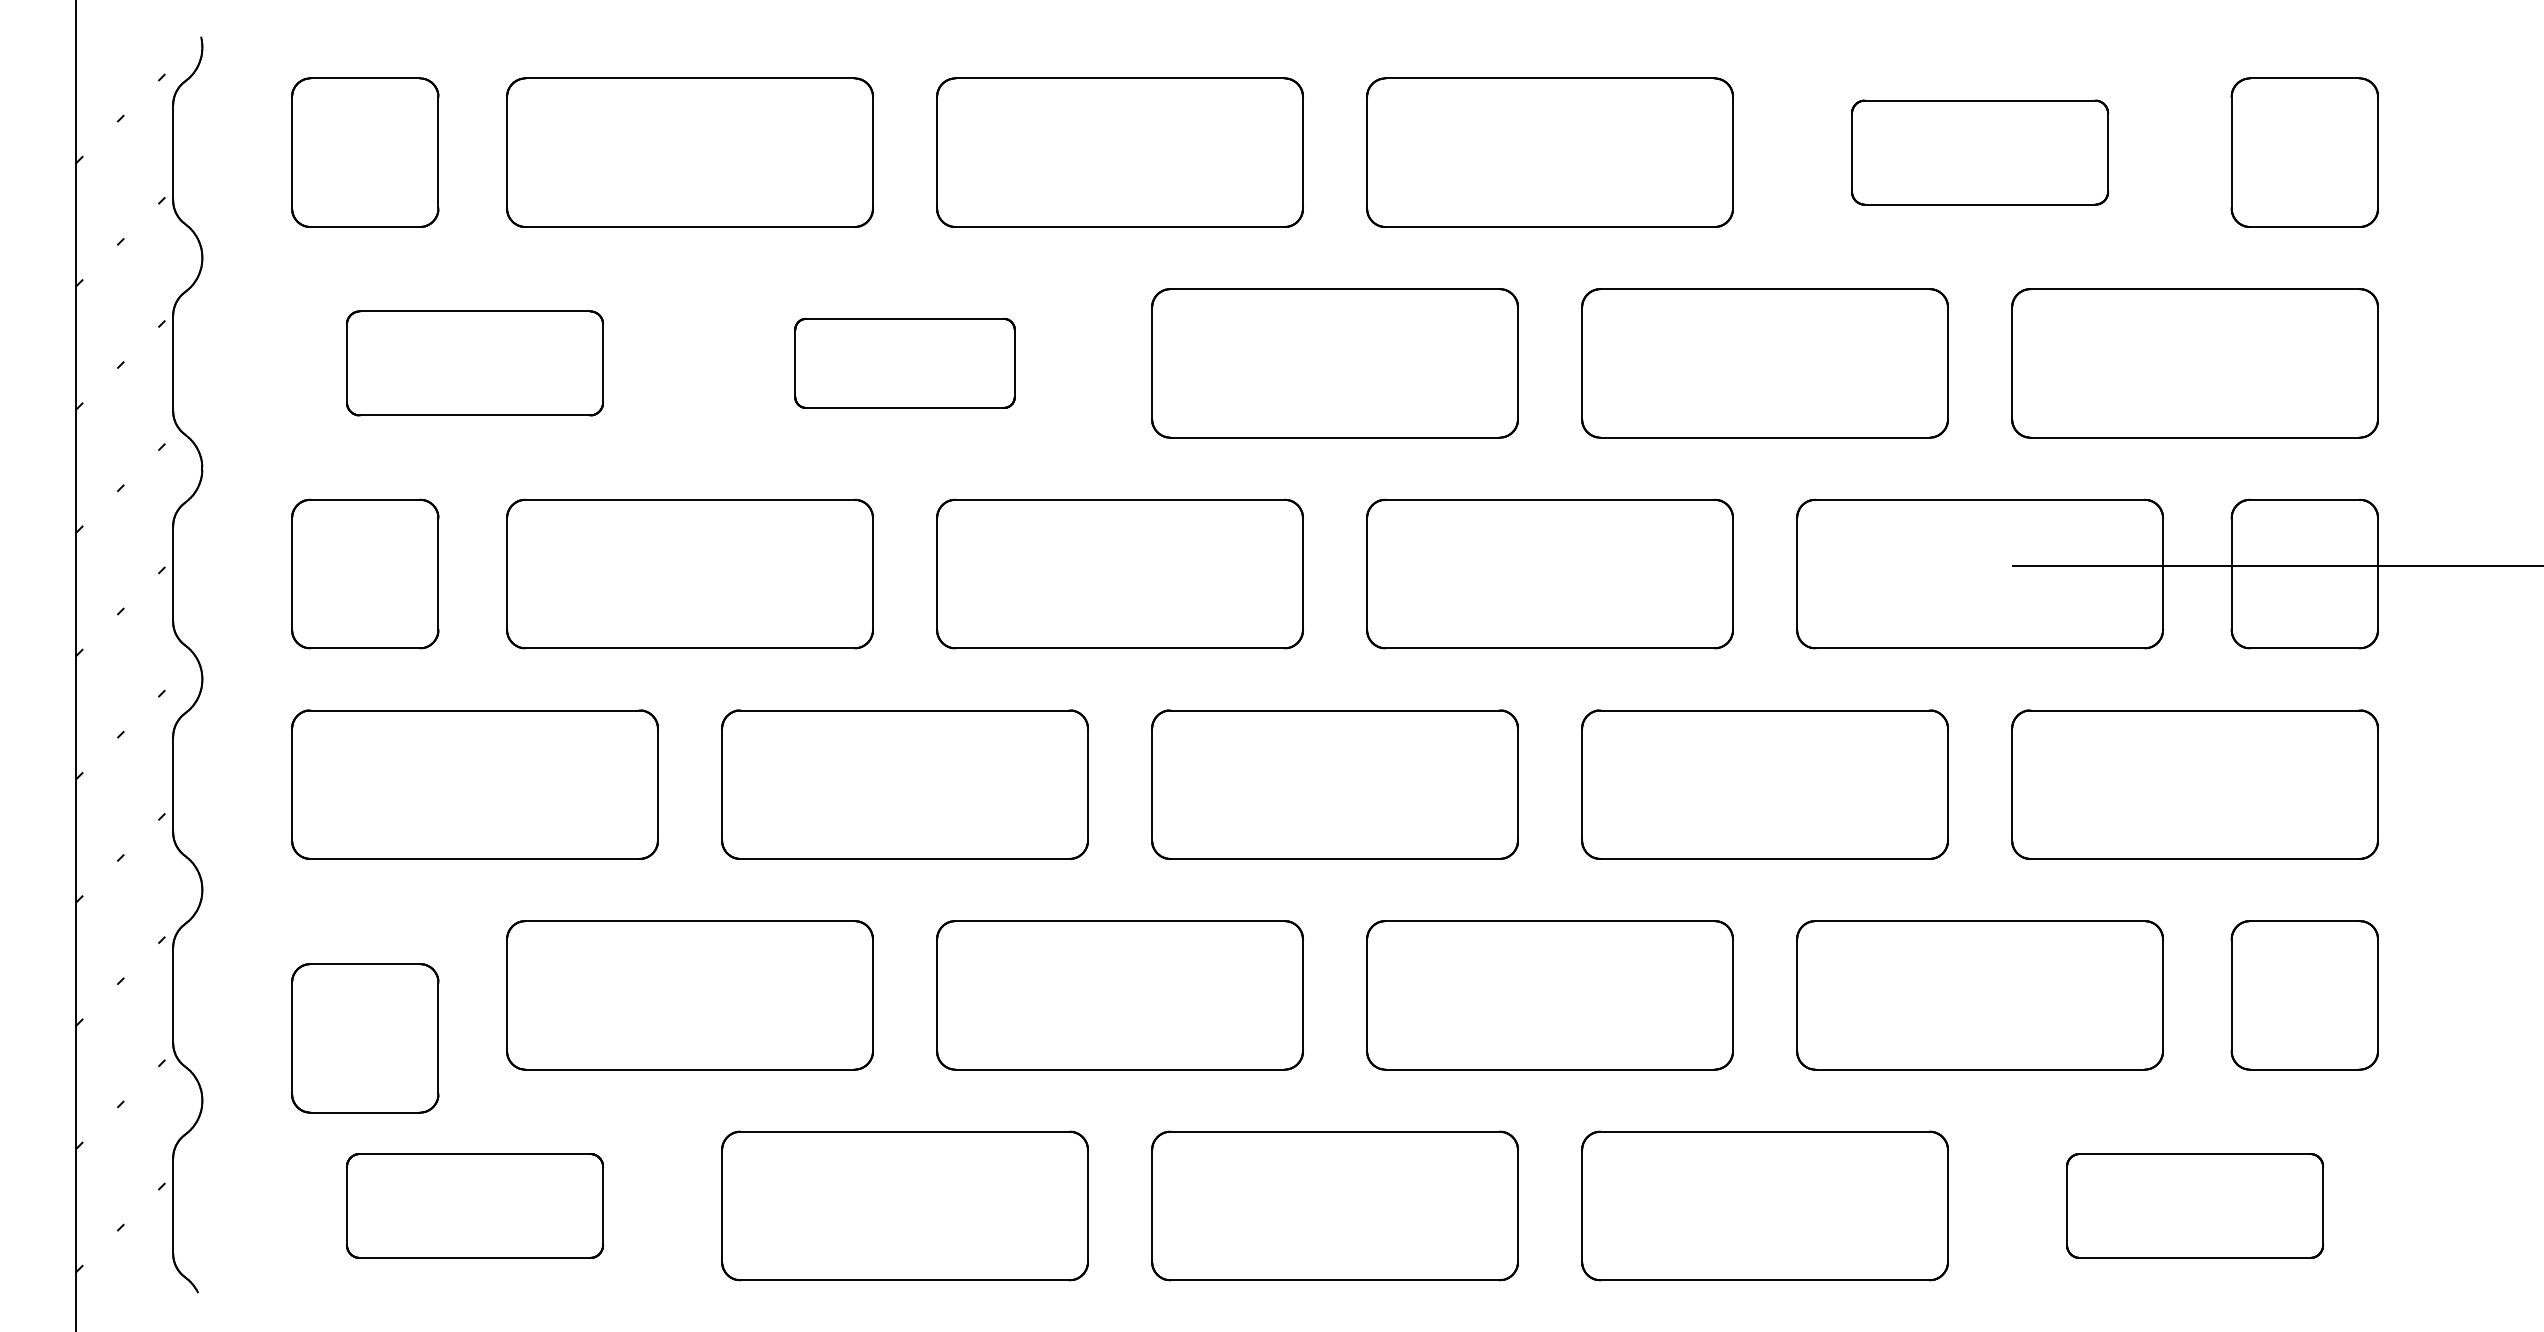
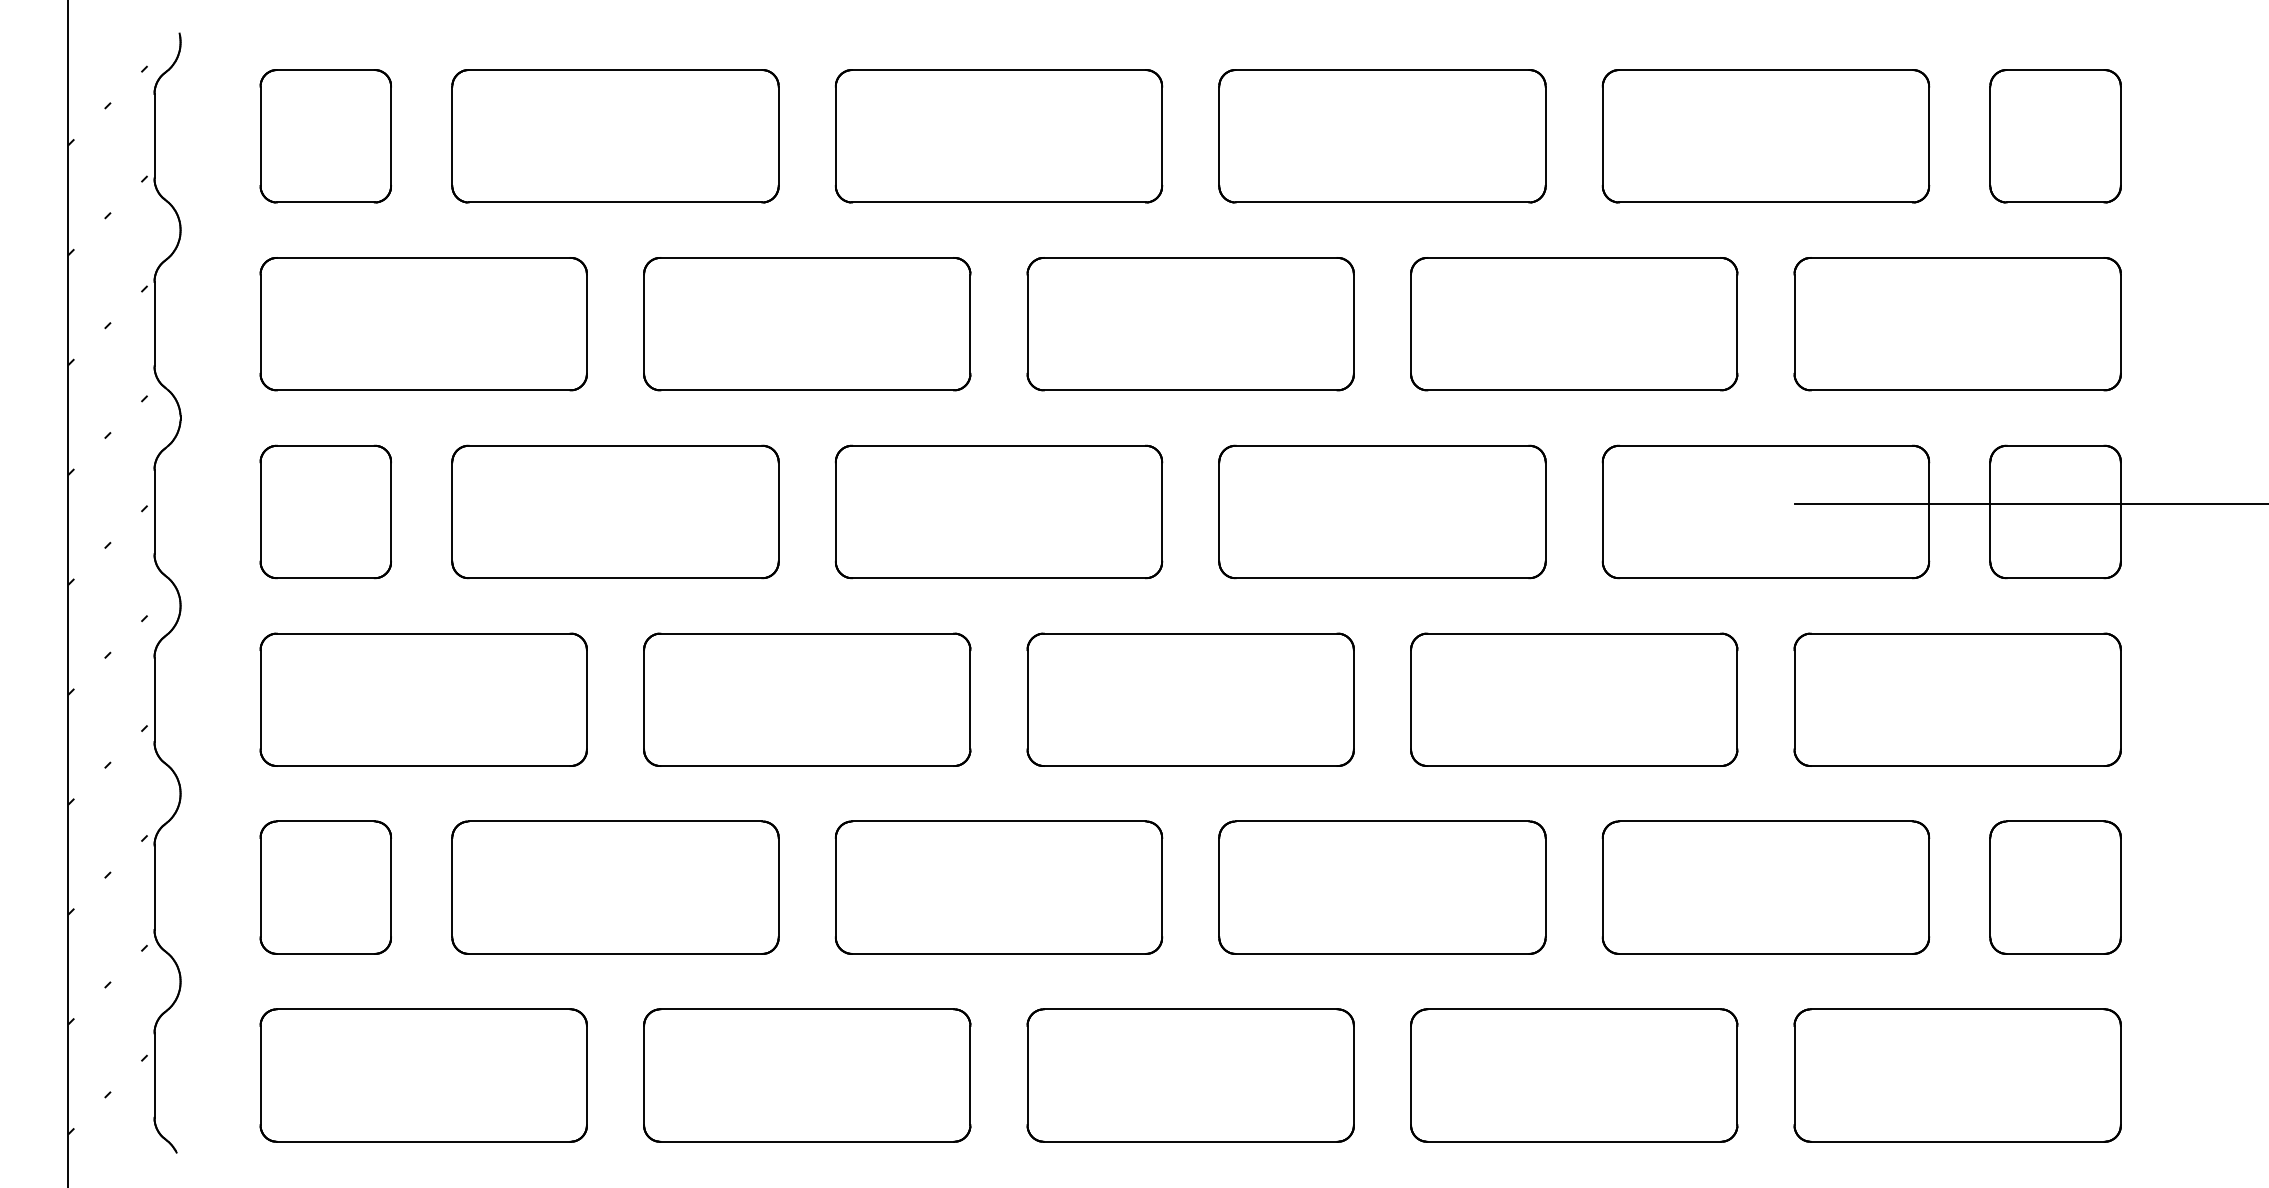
part: (1979, 152) -> (1765, 136), size x1.43
part: (474, 363) -> (423, 324), size x1.43
part: (904, 363) -> (806, 324), size x1.67
part: (365, 1038) -> (326, 887), moved
part: (474, 1205) -> (423, 1075), size x1.43
part: (2194, 1205) -> (1957, 1075), size x1.43

